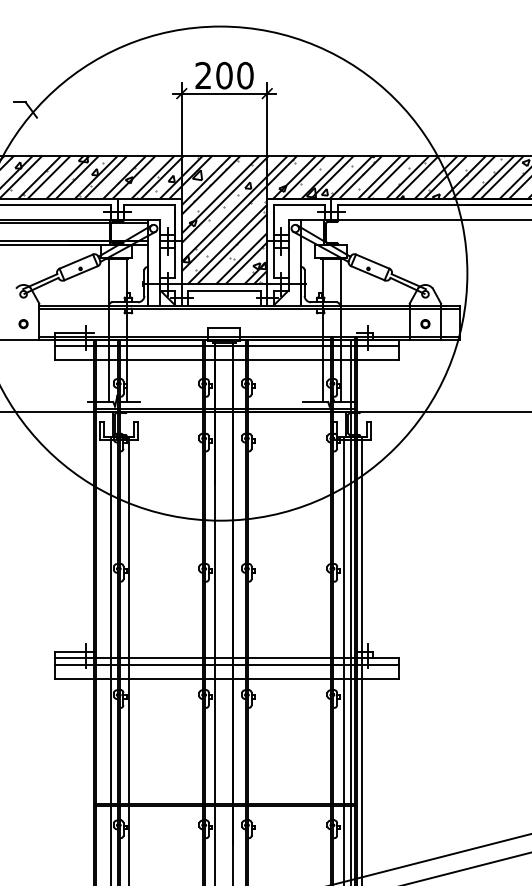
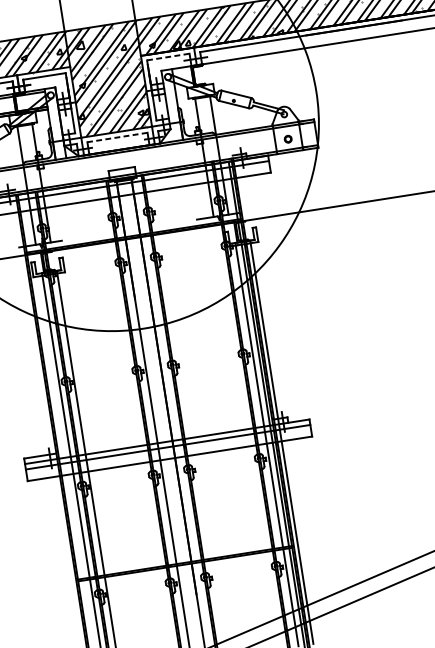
line: (299, 205) -> (168, 57), solid -> dashed
line: (224, 290) -> (117, 137), solid -> dashed

